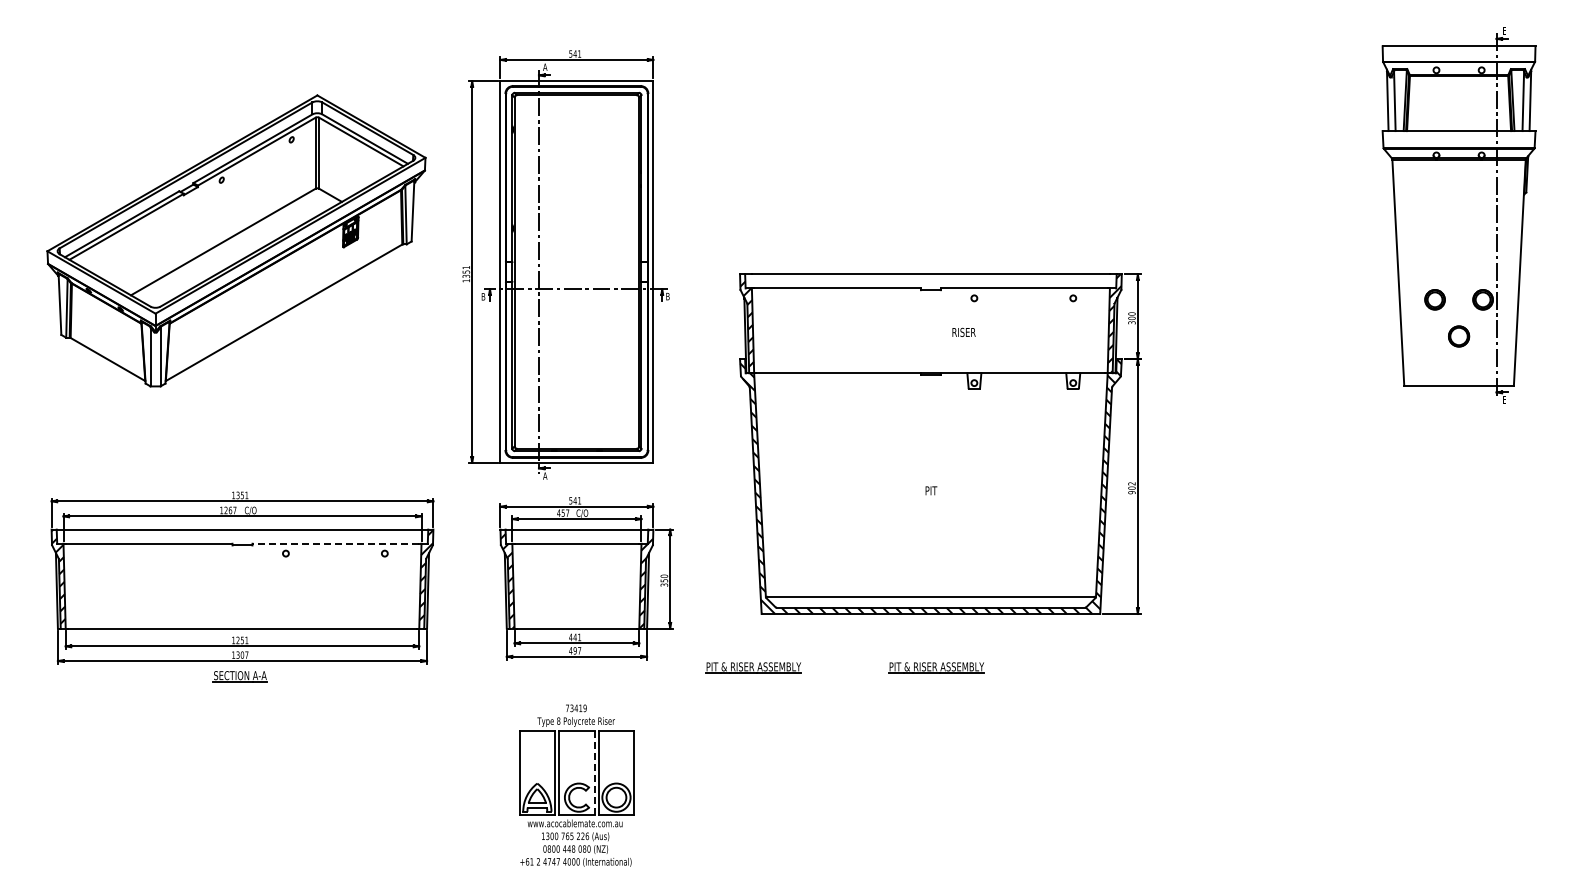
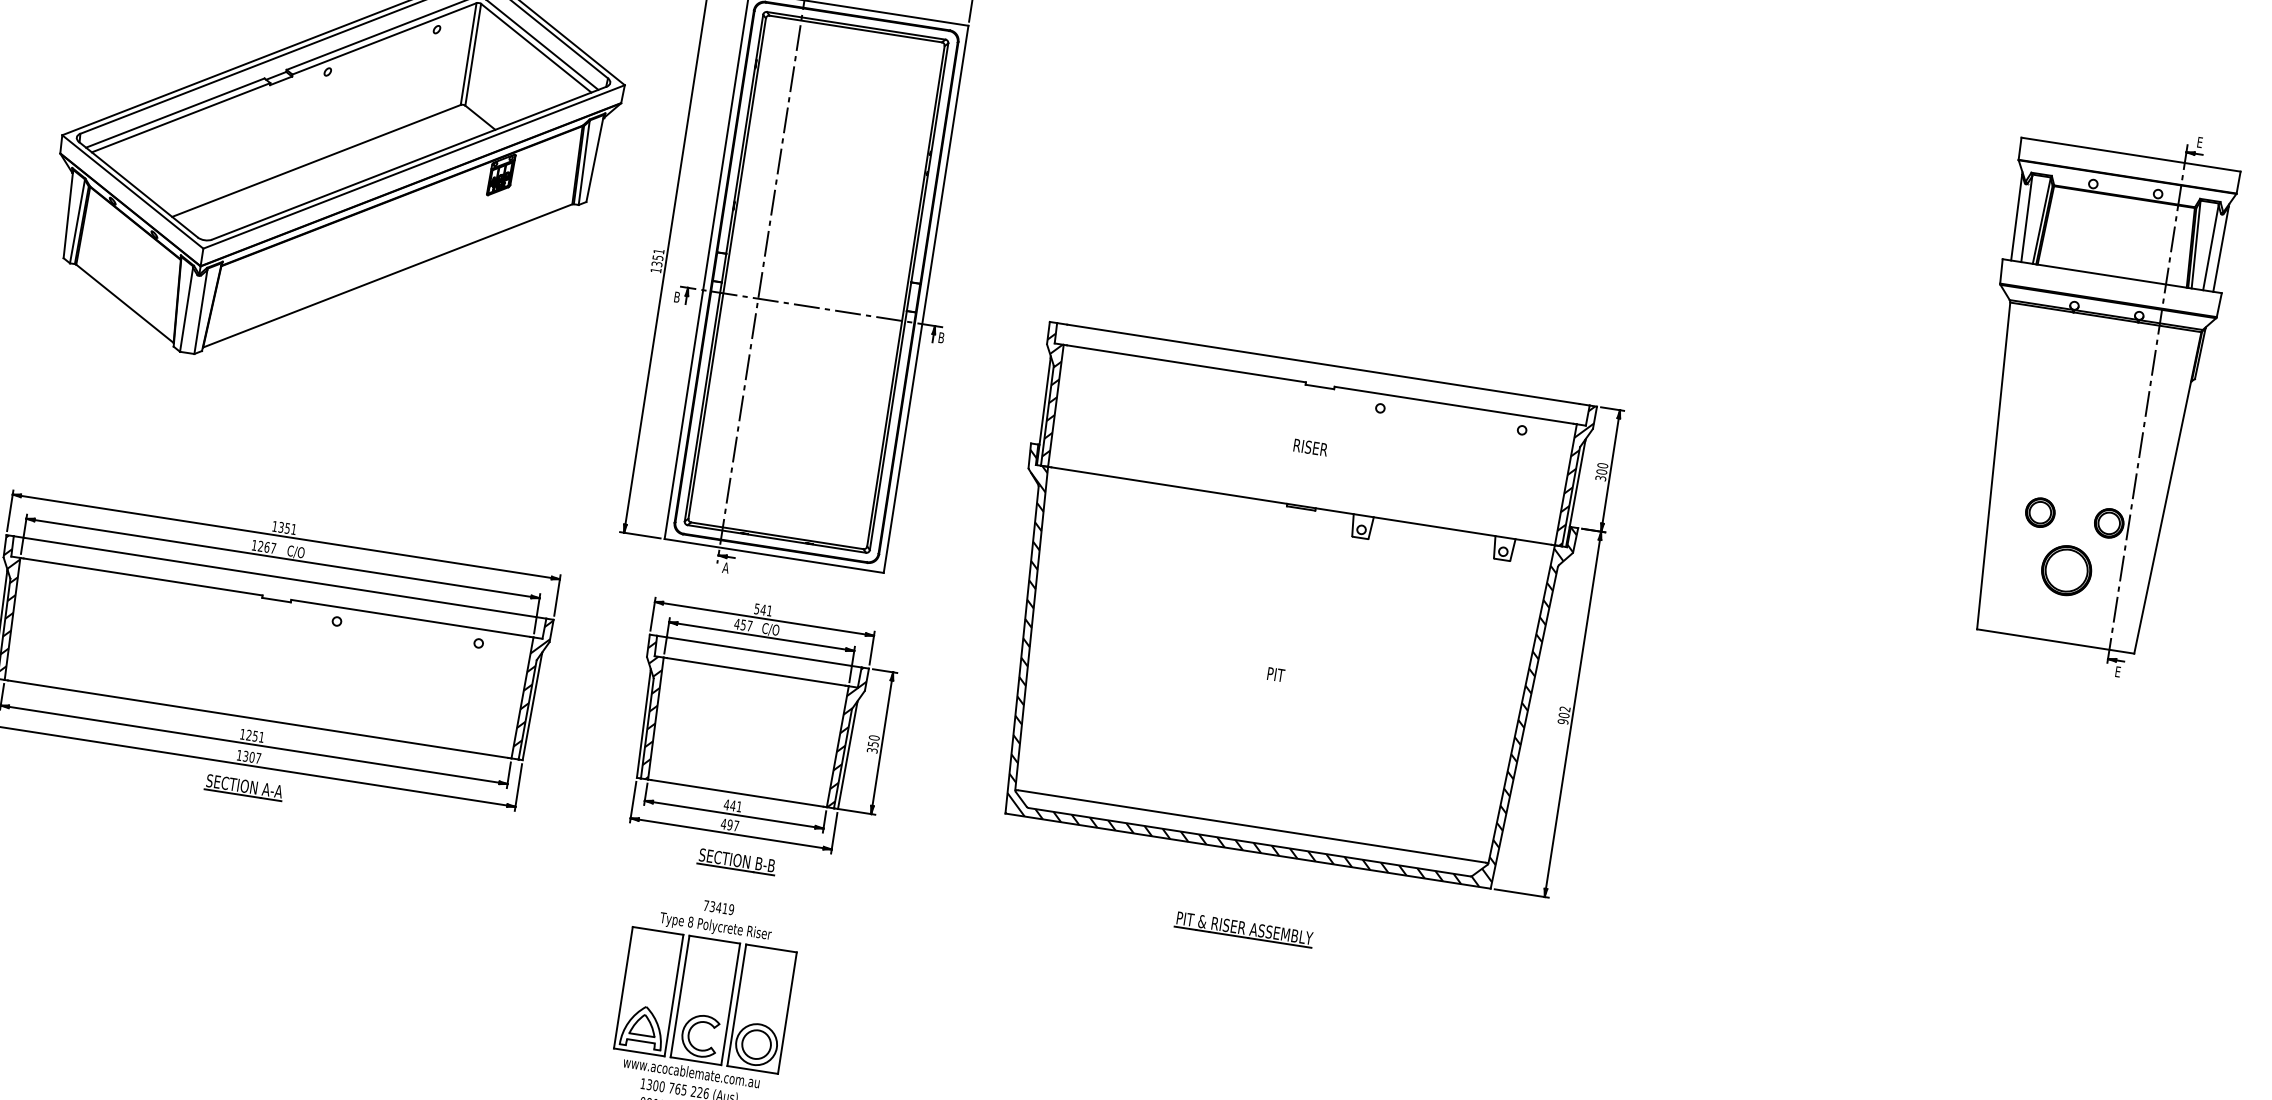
text: (963, 331) -> (1310, 446), moved
part: (1458, 336) -> (2065, 570), size x1.67
line: (335, 543) -> (410, 617), dashed -> solid
part: (753, 667) -> (981, 888), removed
part: (583, 675) -> (736, 862), added
line: (594, 772) -> (730, 1003), dashed -> solid

